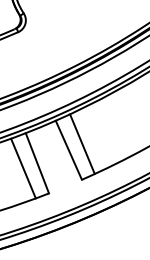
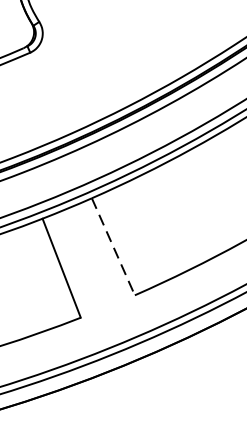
line: (82, 144) -> (135, 237), removed
line: (69, 150) -> (114, 247), solid -> dashed
line: (23, 168) -> (38, 276), removed

